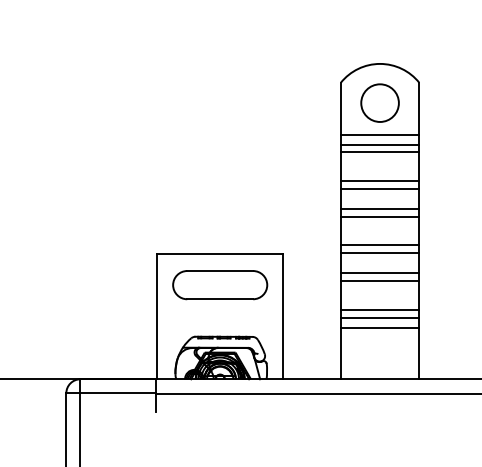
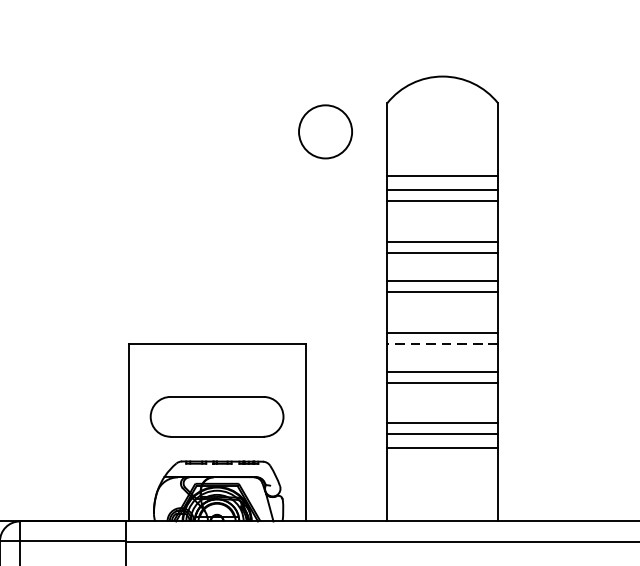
circle: (379, 102) -> (324, 130), moved
line: (379, 253) -> (441, 344), solid -> dashed
part: (220, 285) -> (217, 417), moved

